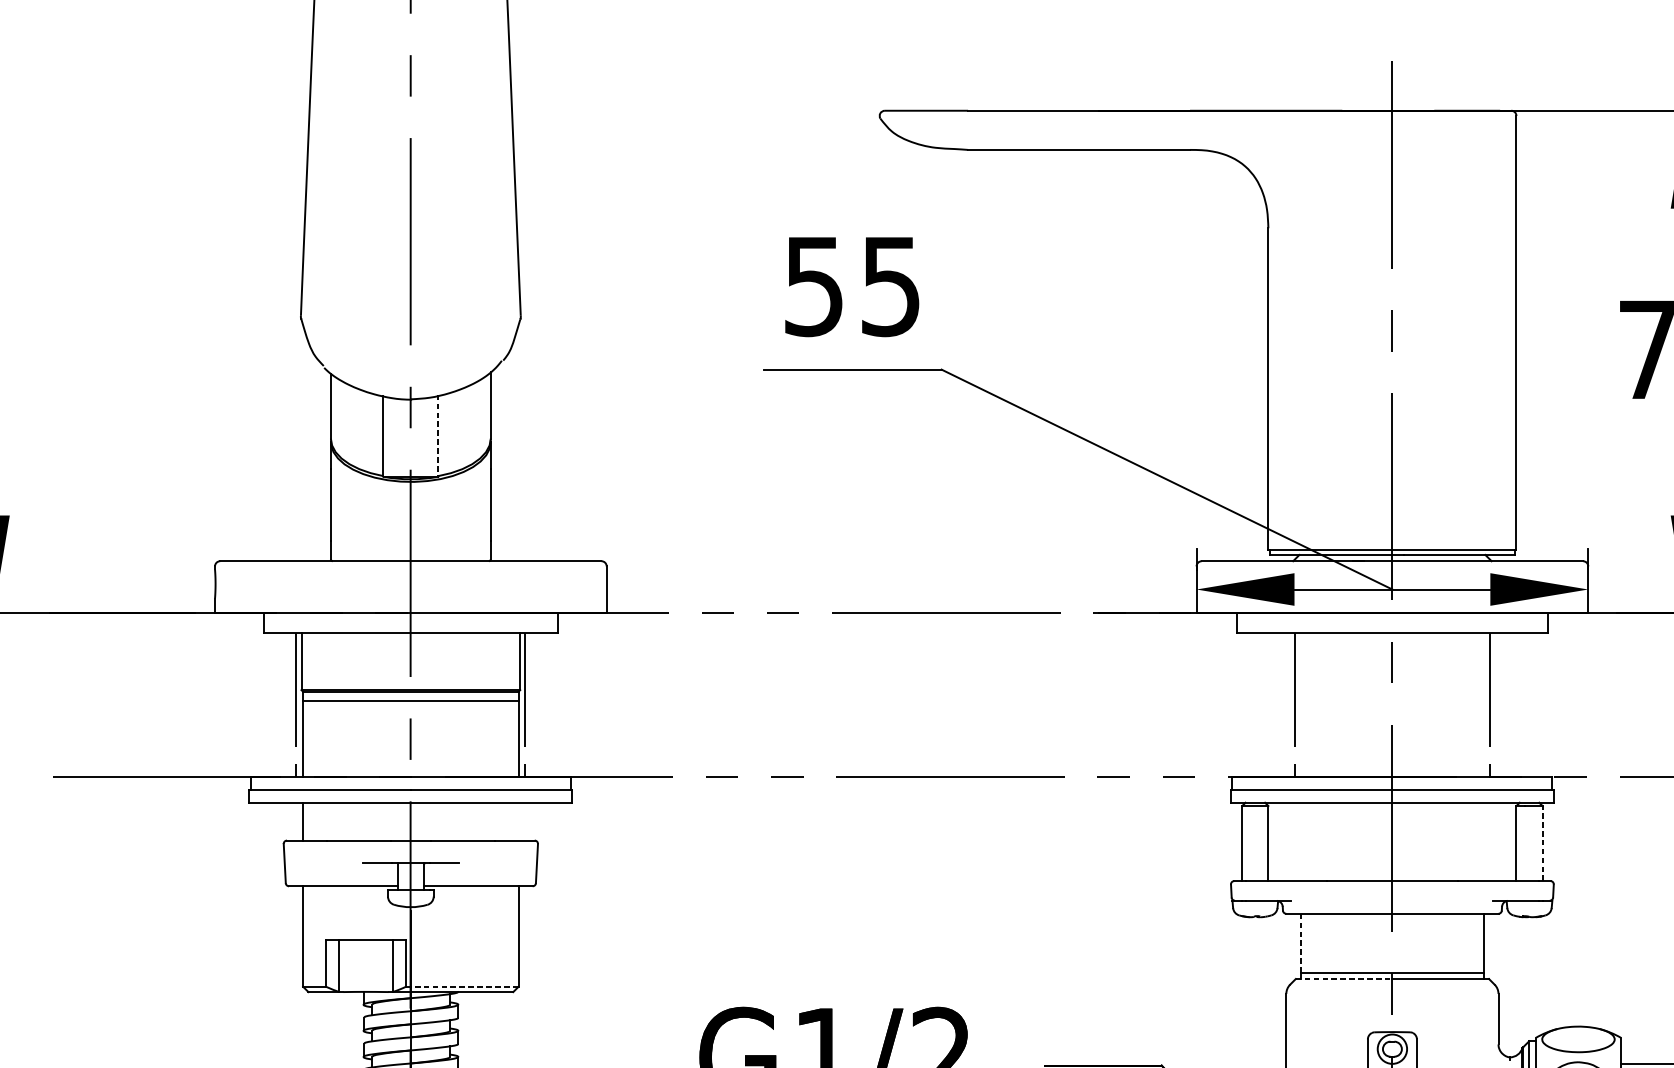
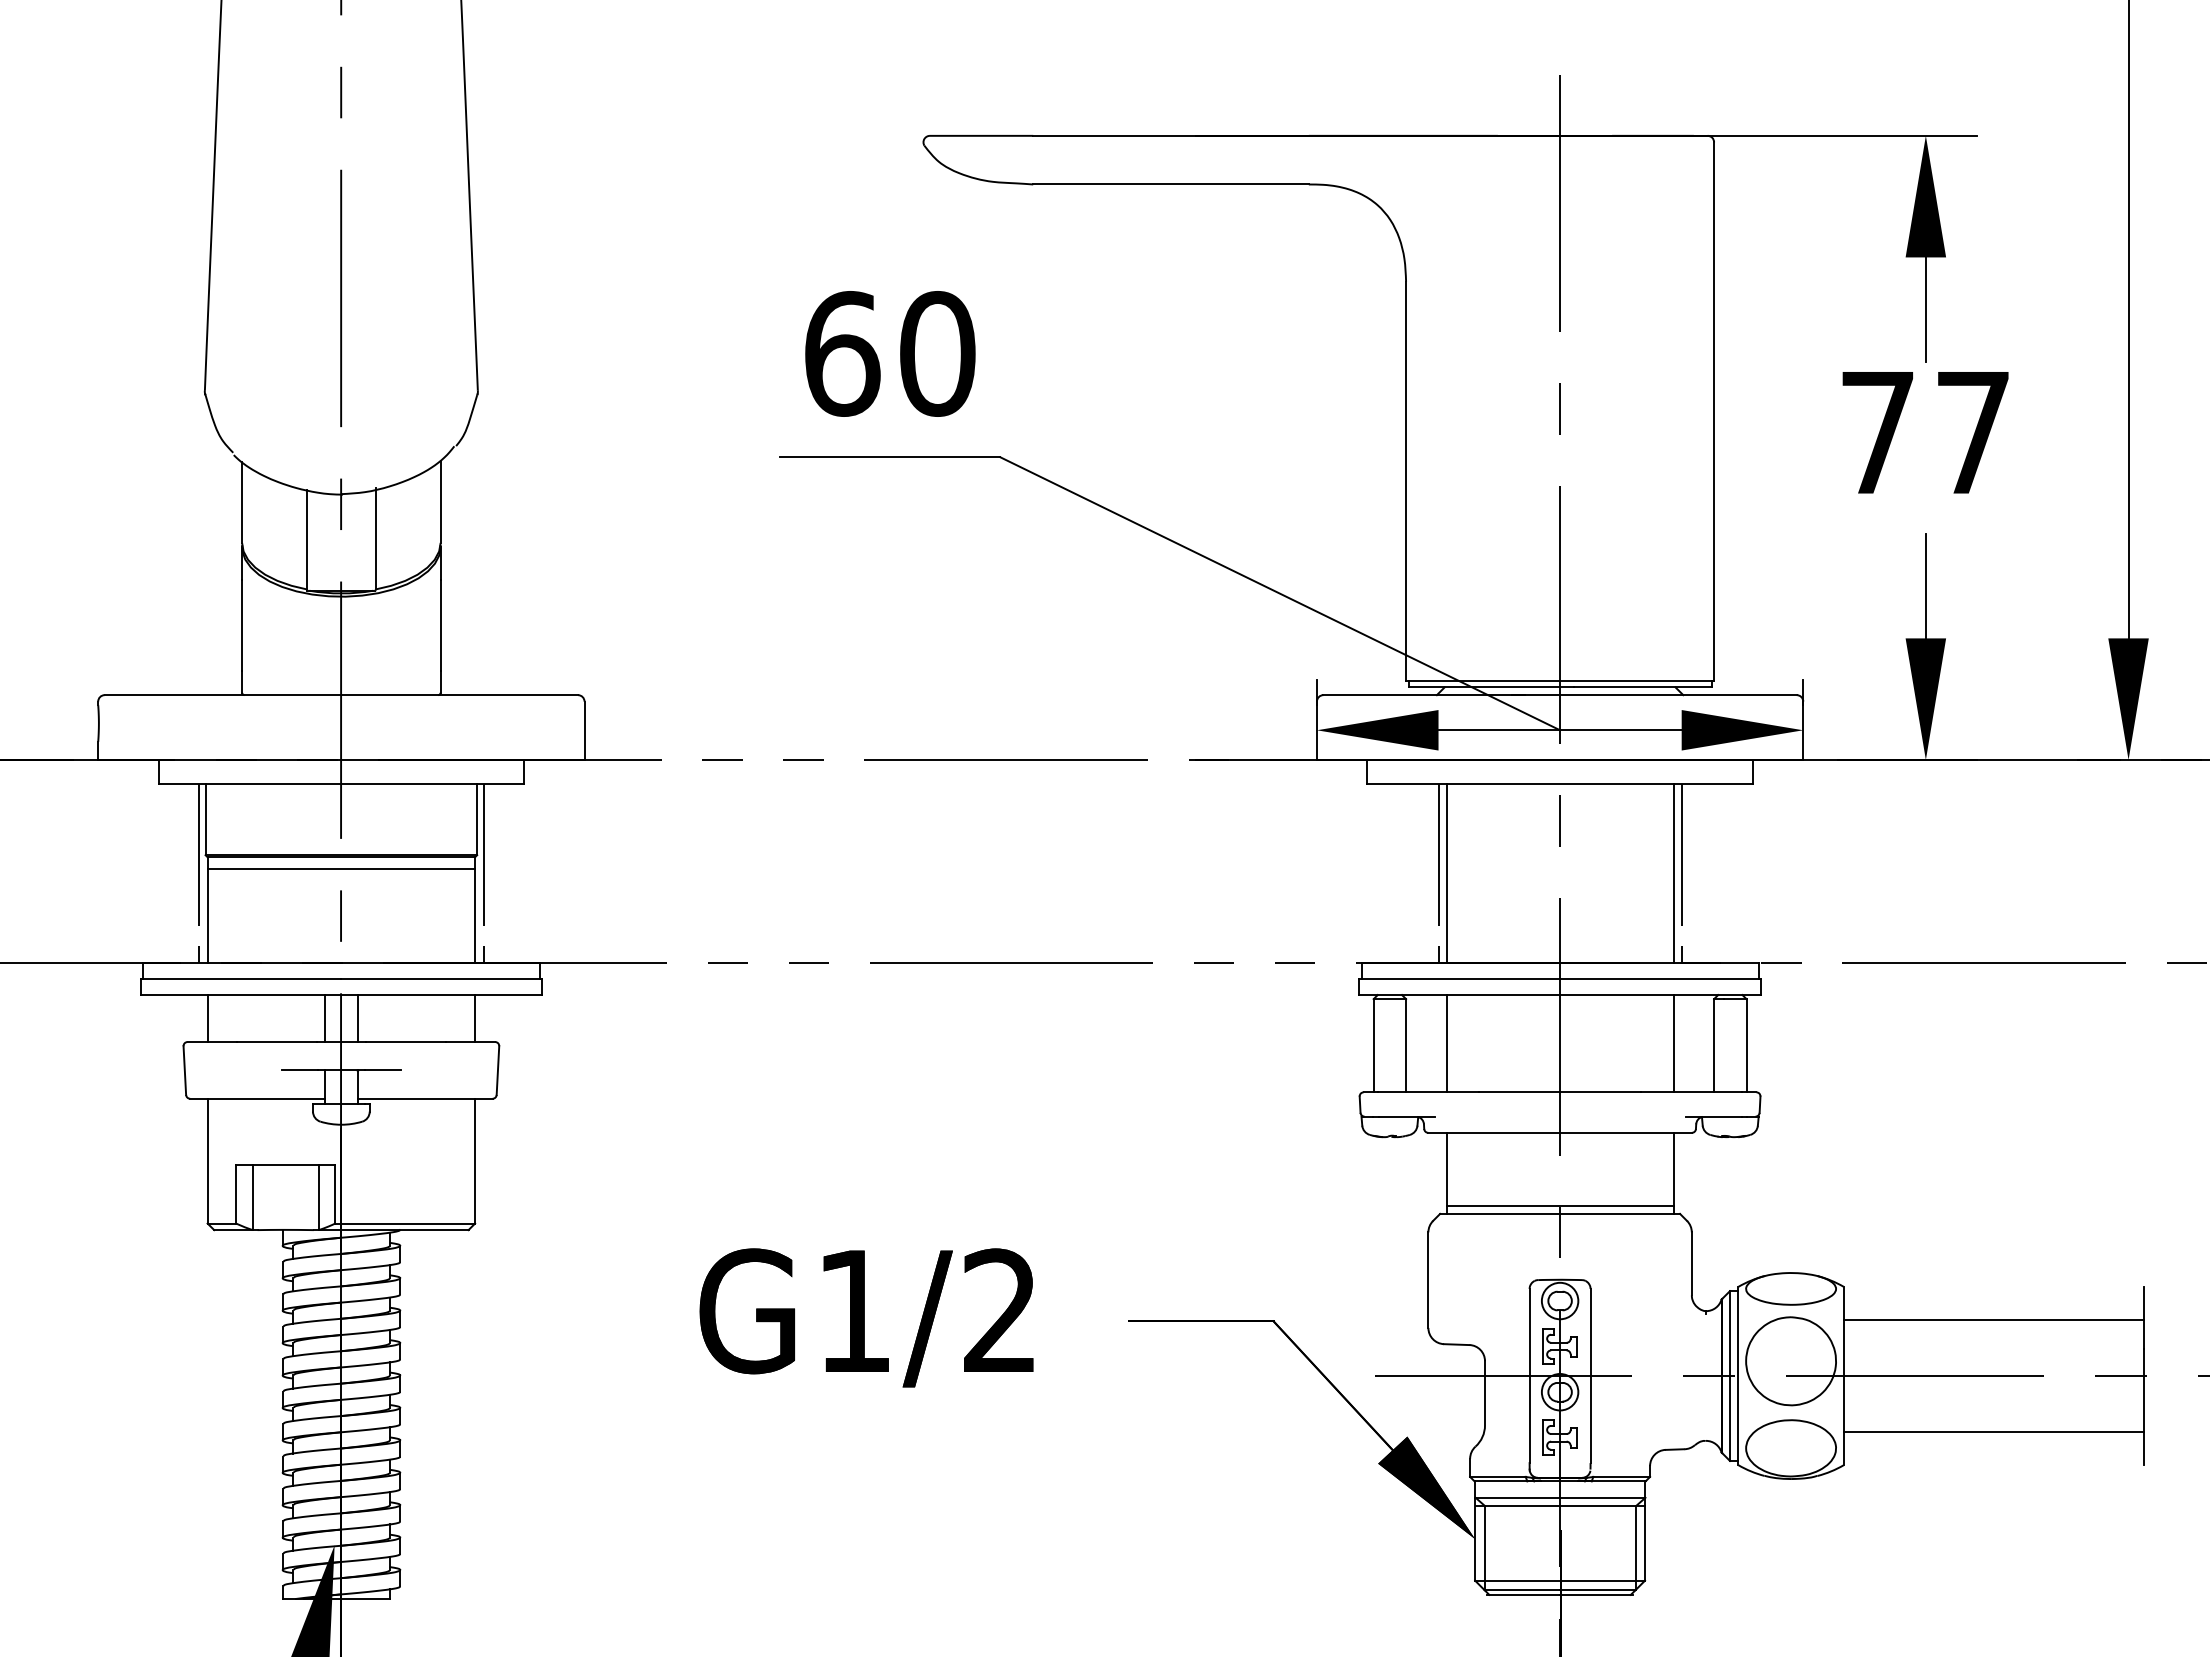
text: (853, 286) -> (890, 353), 55 -> 60
line: (438, 435) -> (375, 538), dashed -> solid
line: (1300, 704) -> (1446, 873), added
line: (1483, 704) -> (1673, 873), added
line: (398, 821) -> (325, 1018), added
line: (423, 821) -> (357, 1018), added
line: (518, 821) -> (475, 1018), added
line: (1300, 841) -> (1446, 1043), added
line: (1483, 841) -> (1673, 1043), added
line: (1542, 843) -> (1746, 1045), dashed -> solid
line: (1300, 943) -> (1446, 1169), dashed -> solid
line: (1344, 978) -> (1500, 1213), dashed -> solid
line: (462, 986) -> (405, 1223), dashed -> solid

